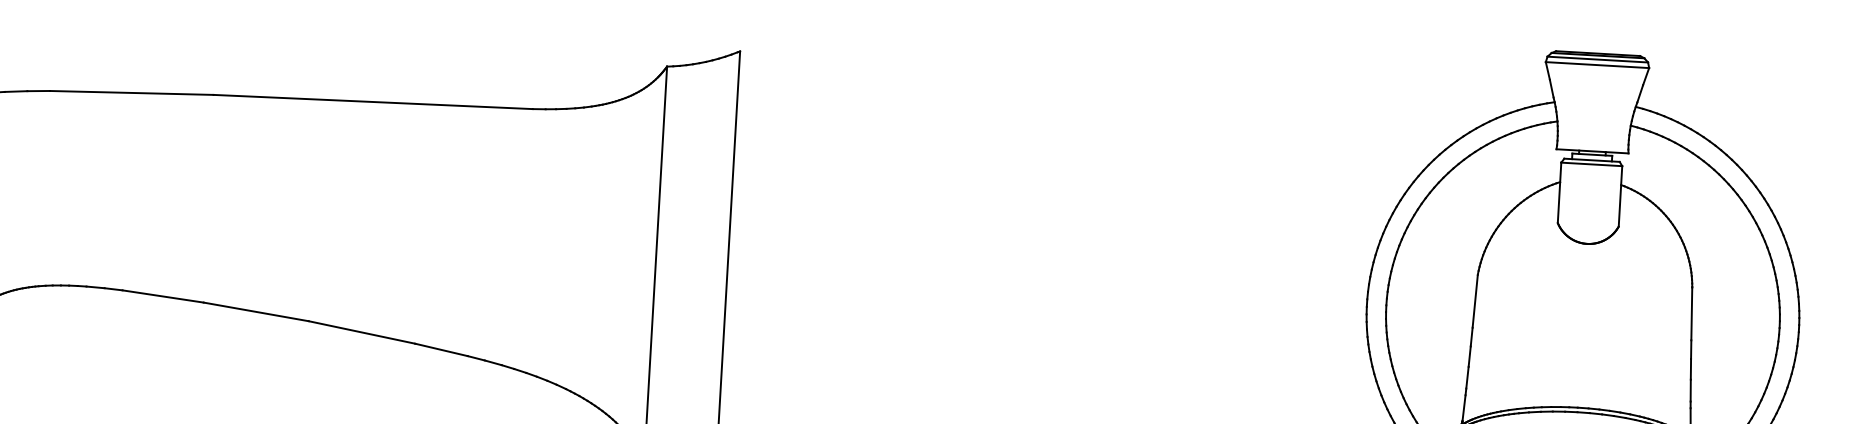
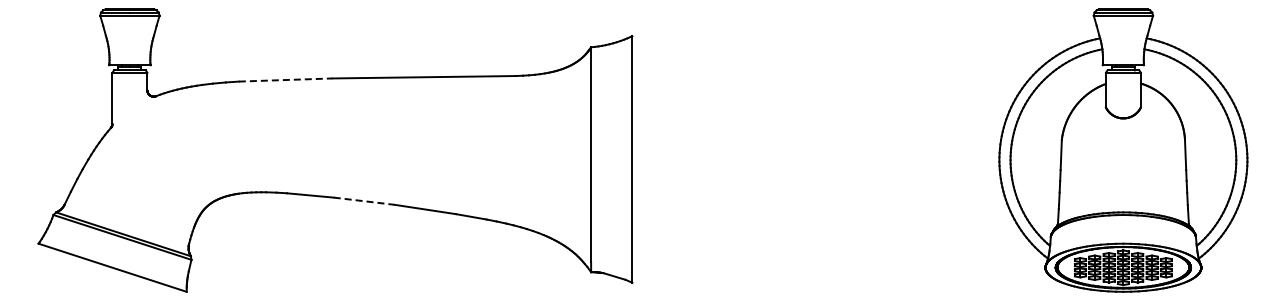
line: (131, 93) -> (285, 80), solid -> dashed
line: (256, 312) -> (364, 201), solid -> dashed

